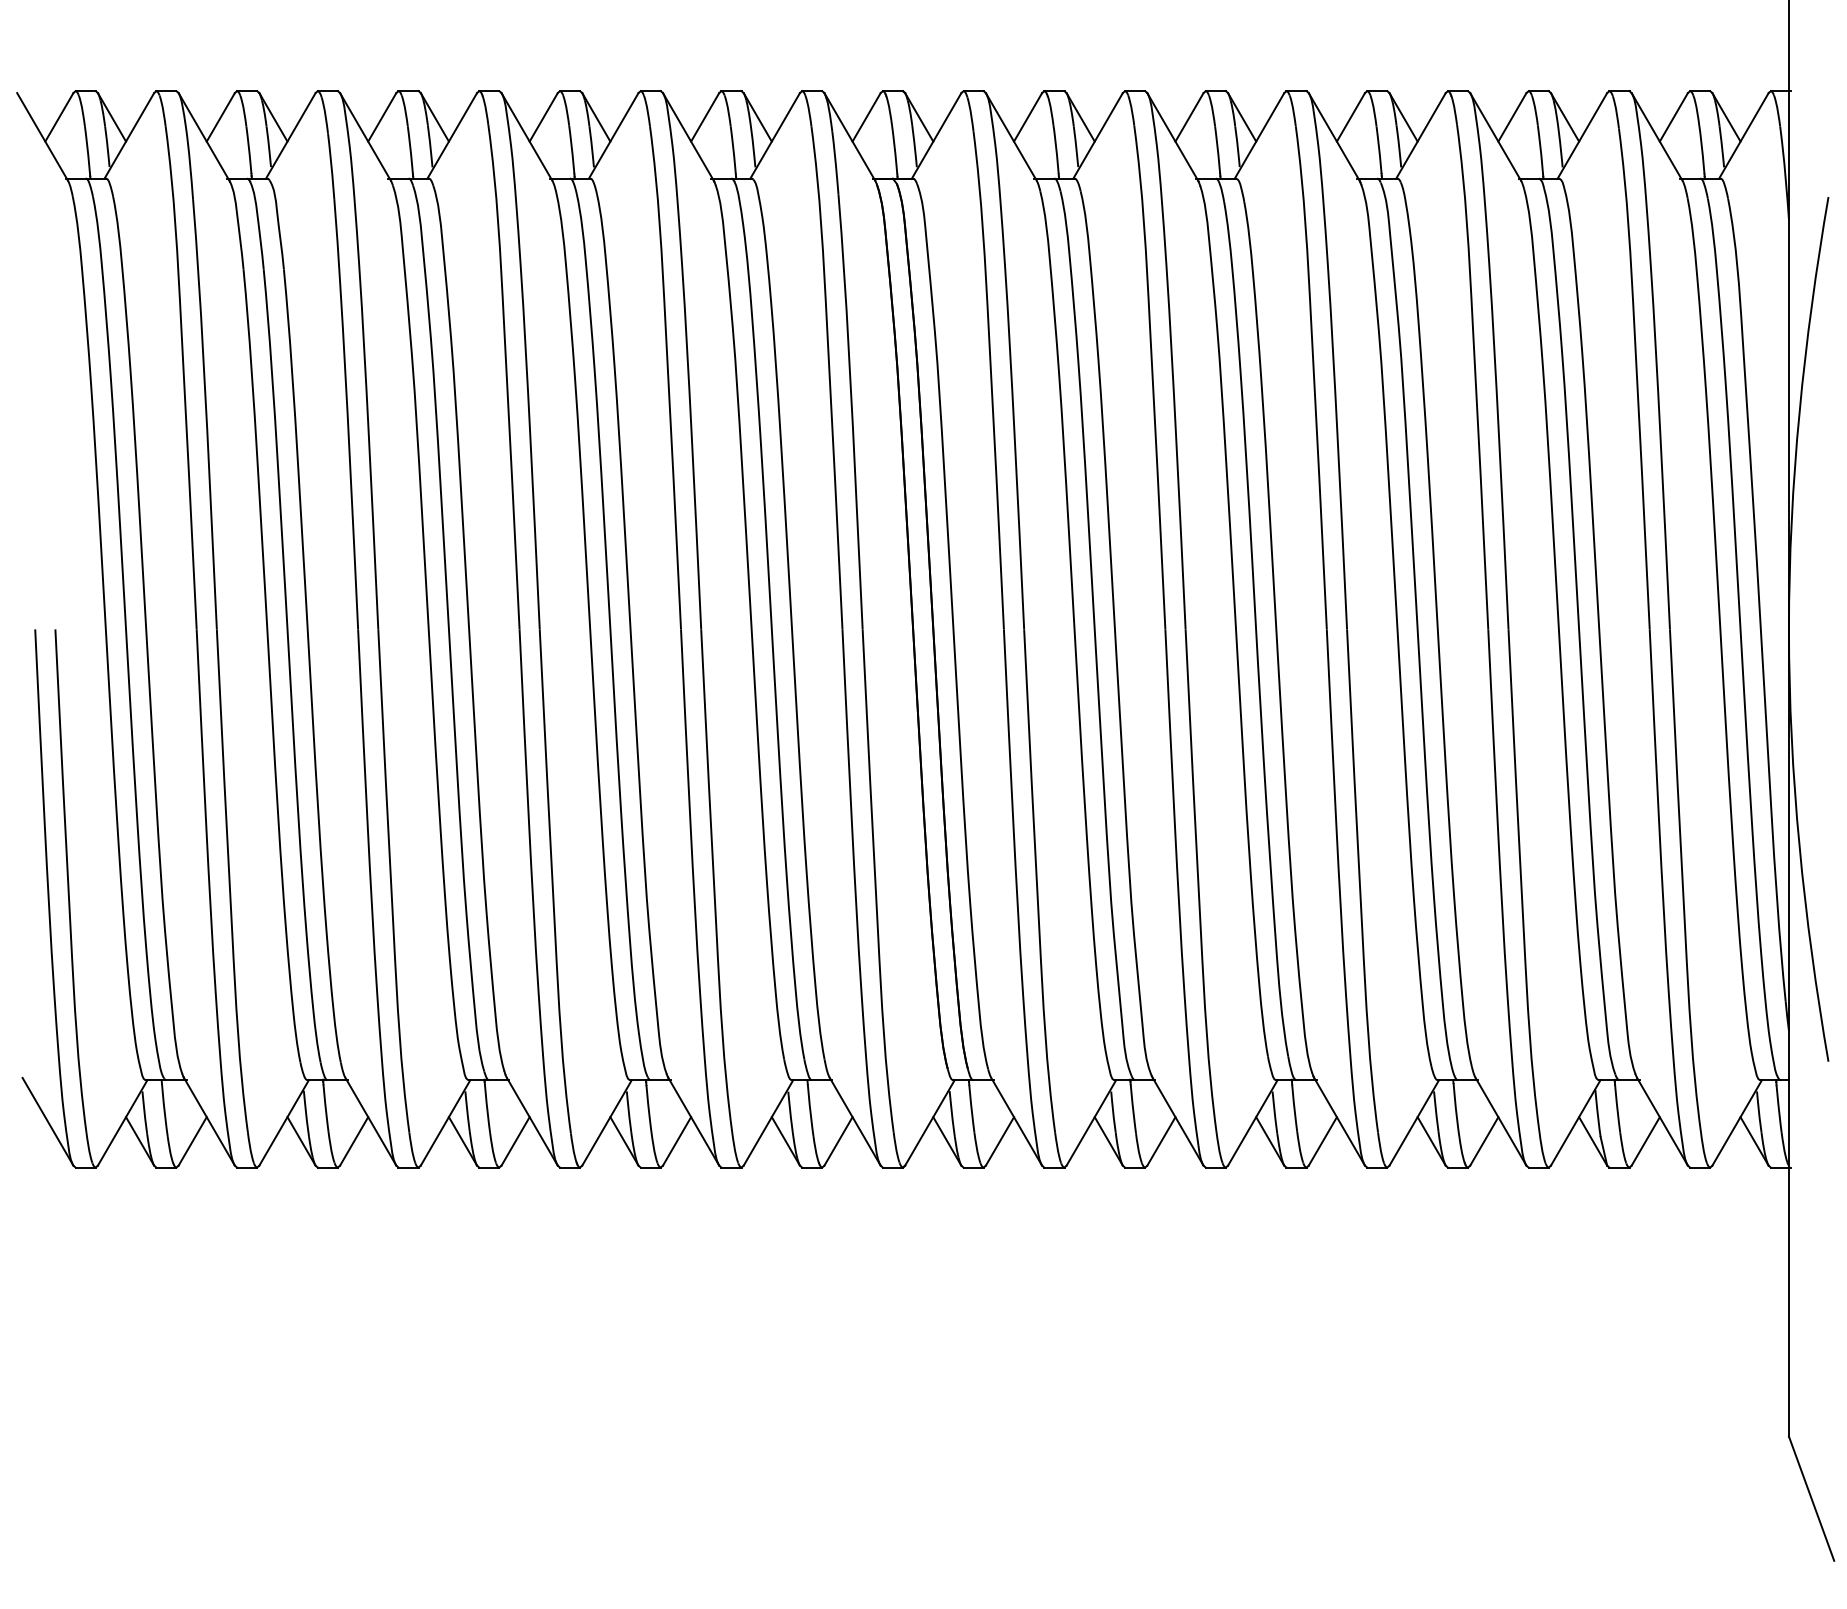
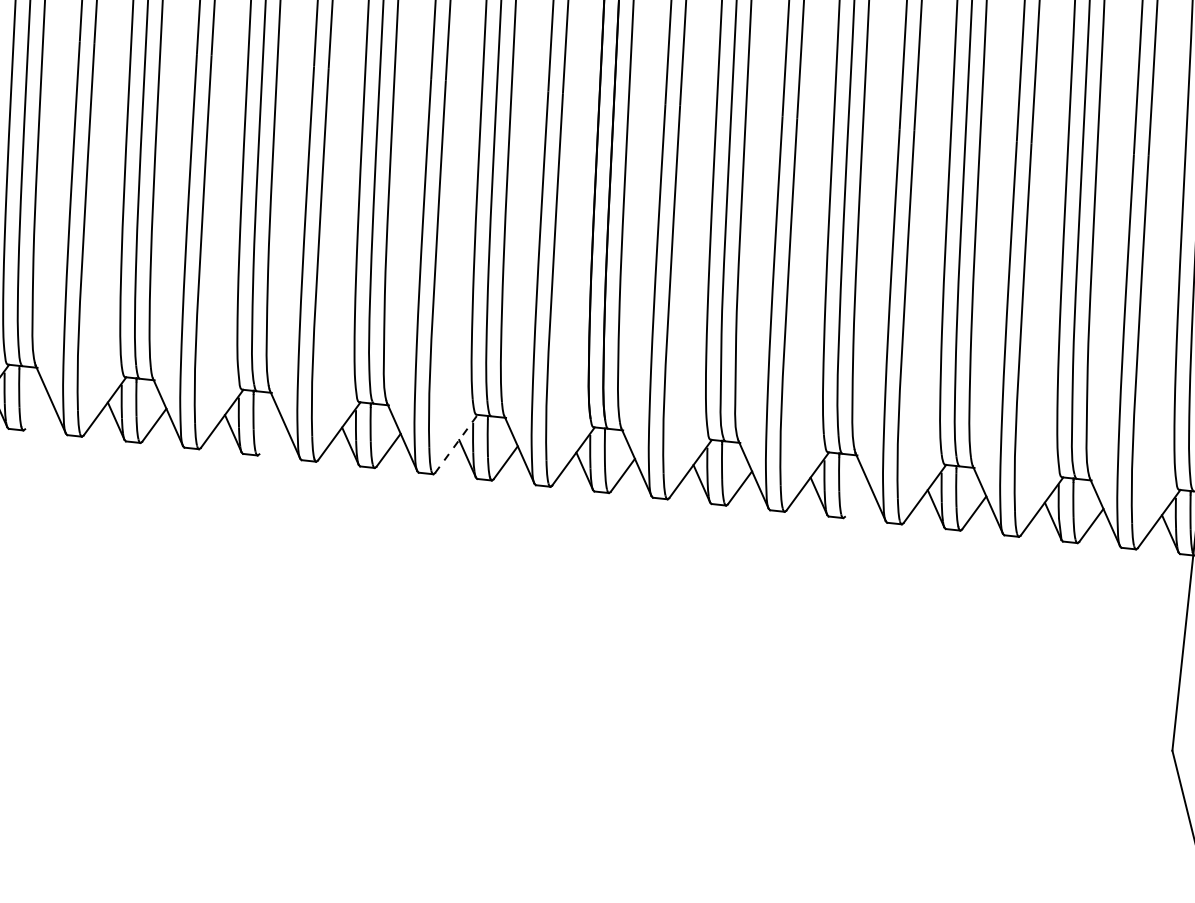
line: (768, 1122) -> (456, 443), solid -> dashed
line: (192, 1141) -> (37, 412), removed
line: (515, 1141) -> (271, 437), removed
line: (1322, 1141) -> (856, 500), removed

